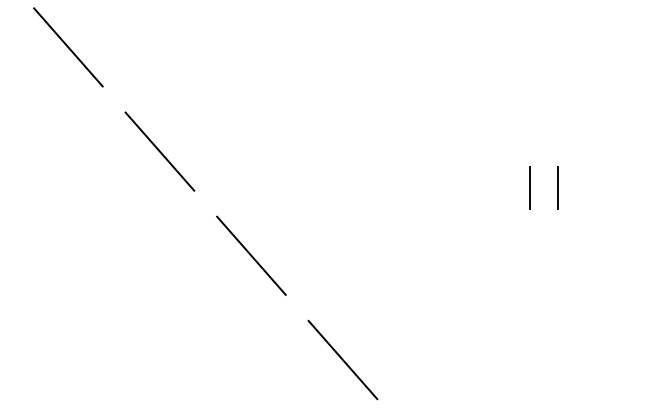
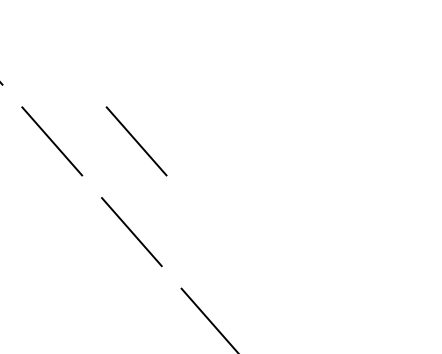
line: (256, 151) -> (136, 141), added
line: (529, 187) -> (373, 172), removed
line: (558, 187) -> (399, 172), removed

